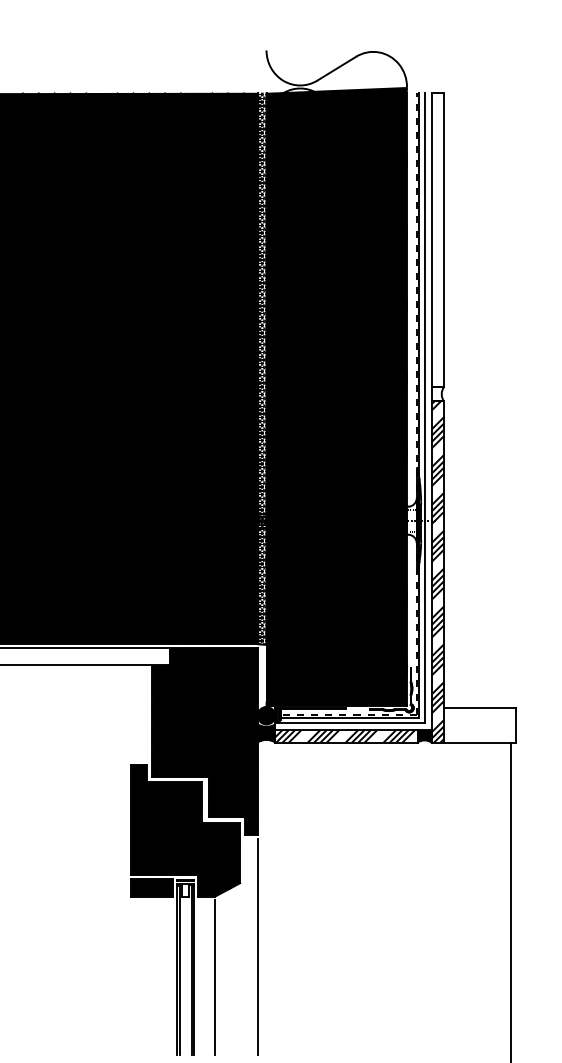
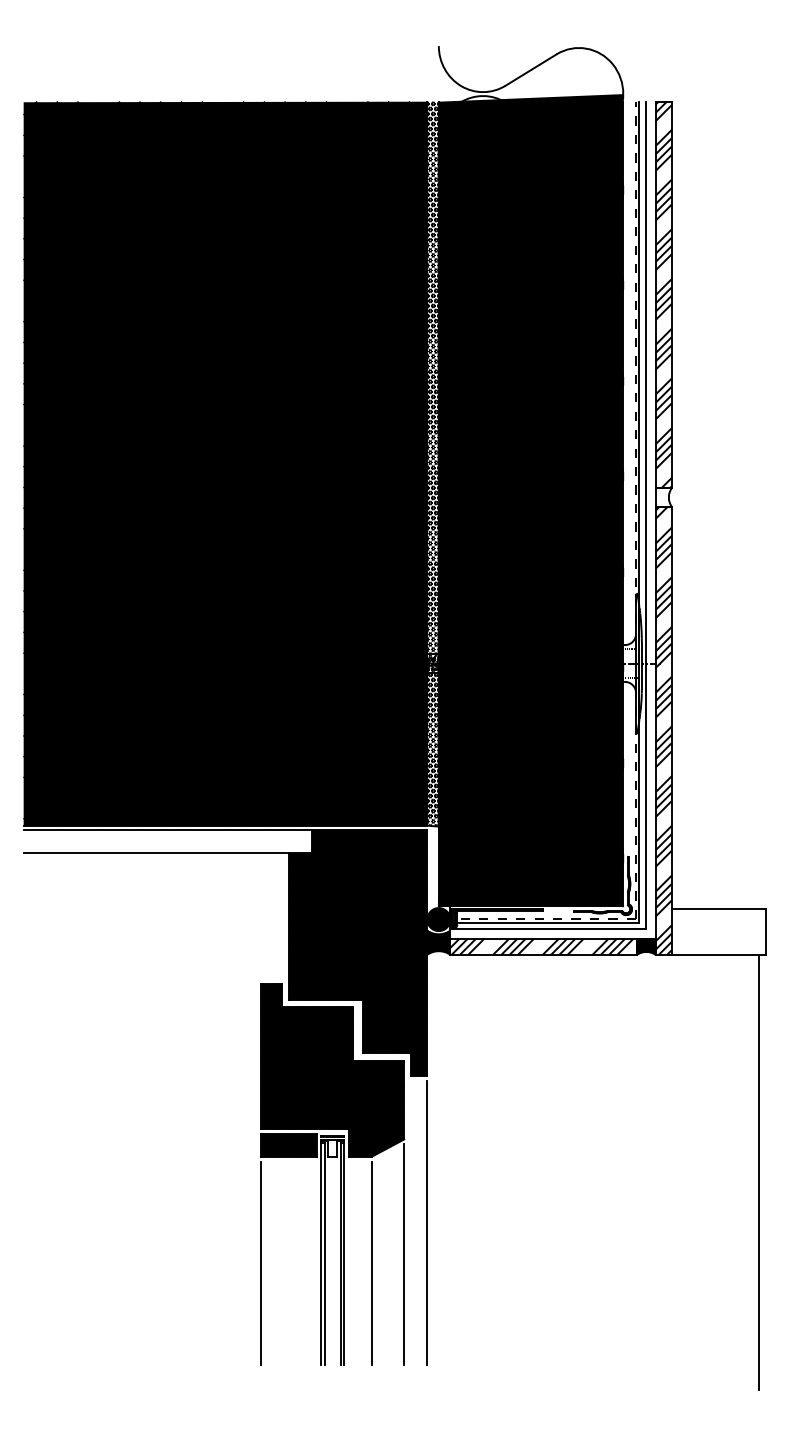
hatch: (437, 239) -> (663, 294), added
line: (240, 970) -> (404, 1254), added
line: (131, 977) -> (261, 1263), added

